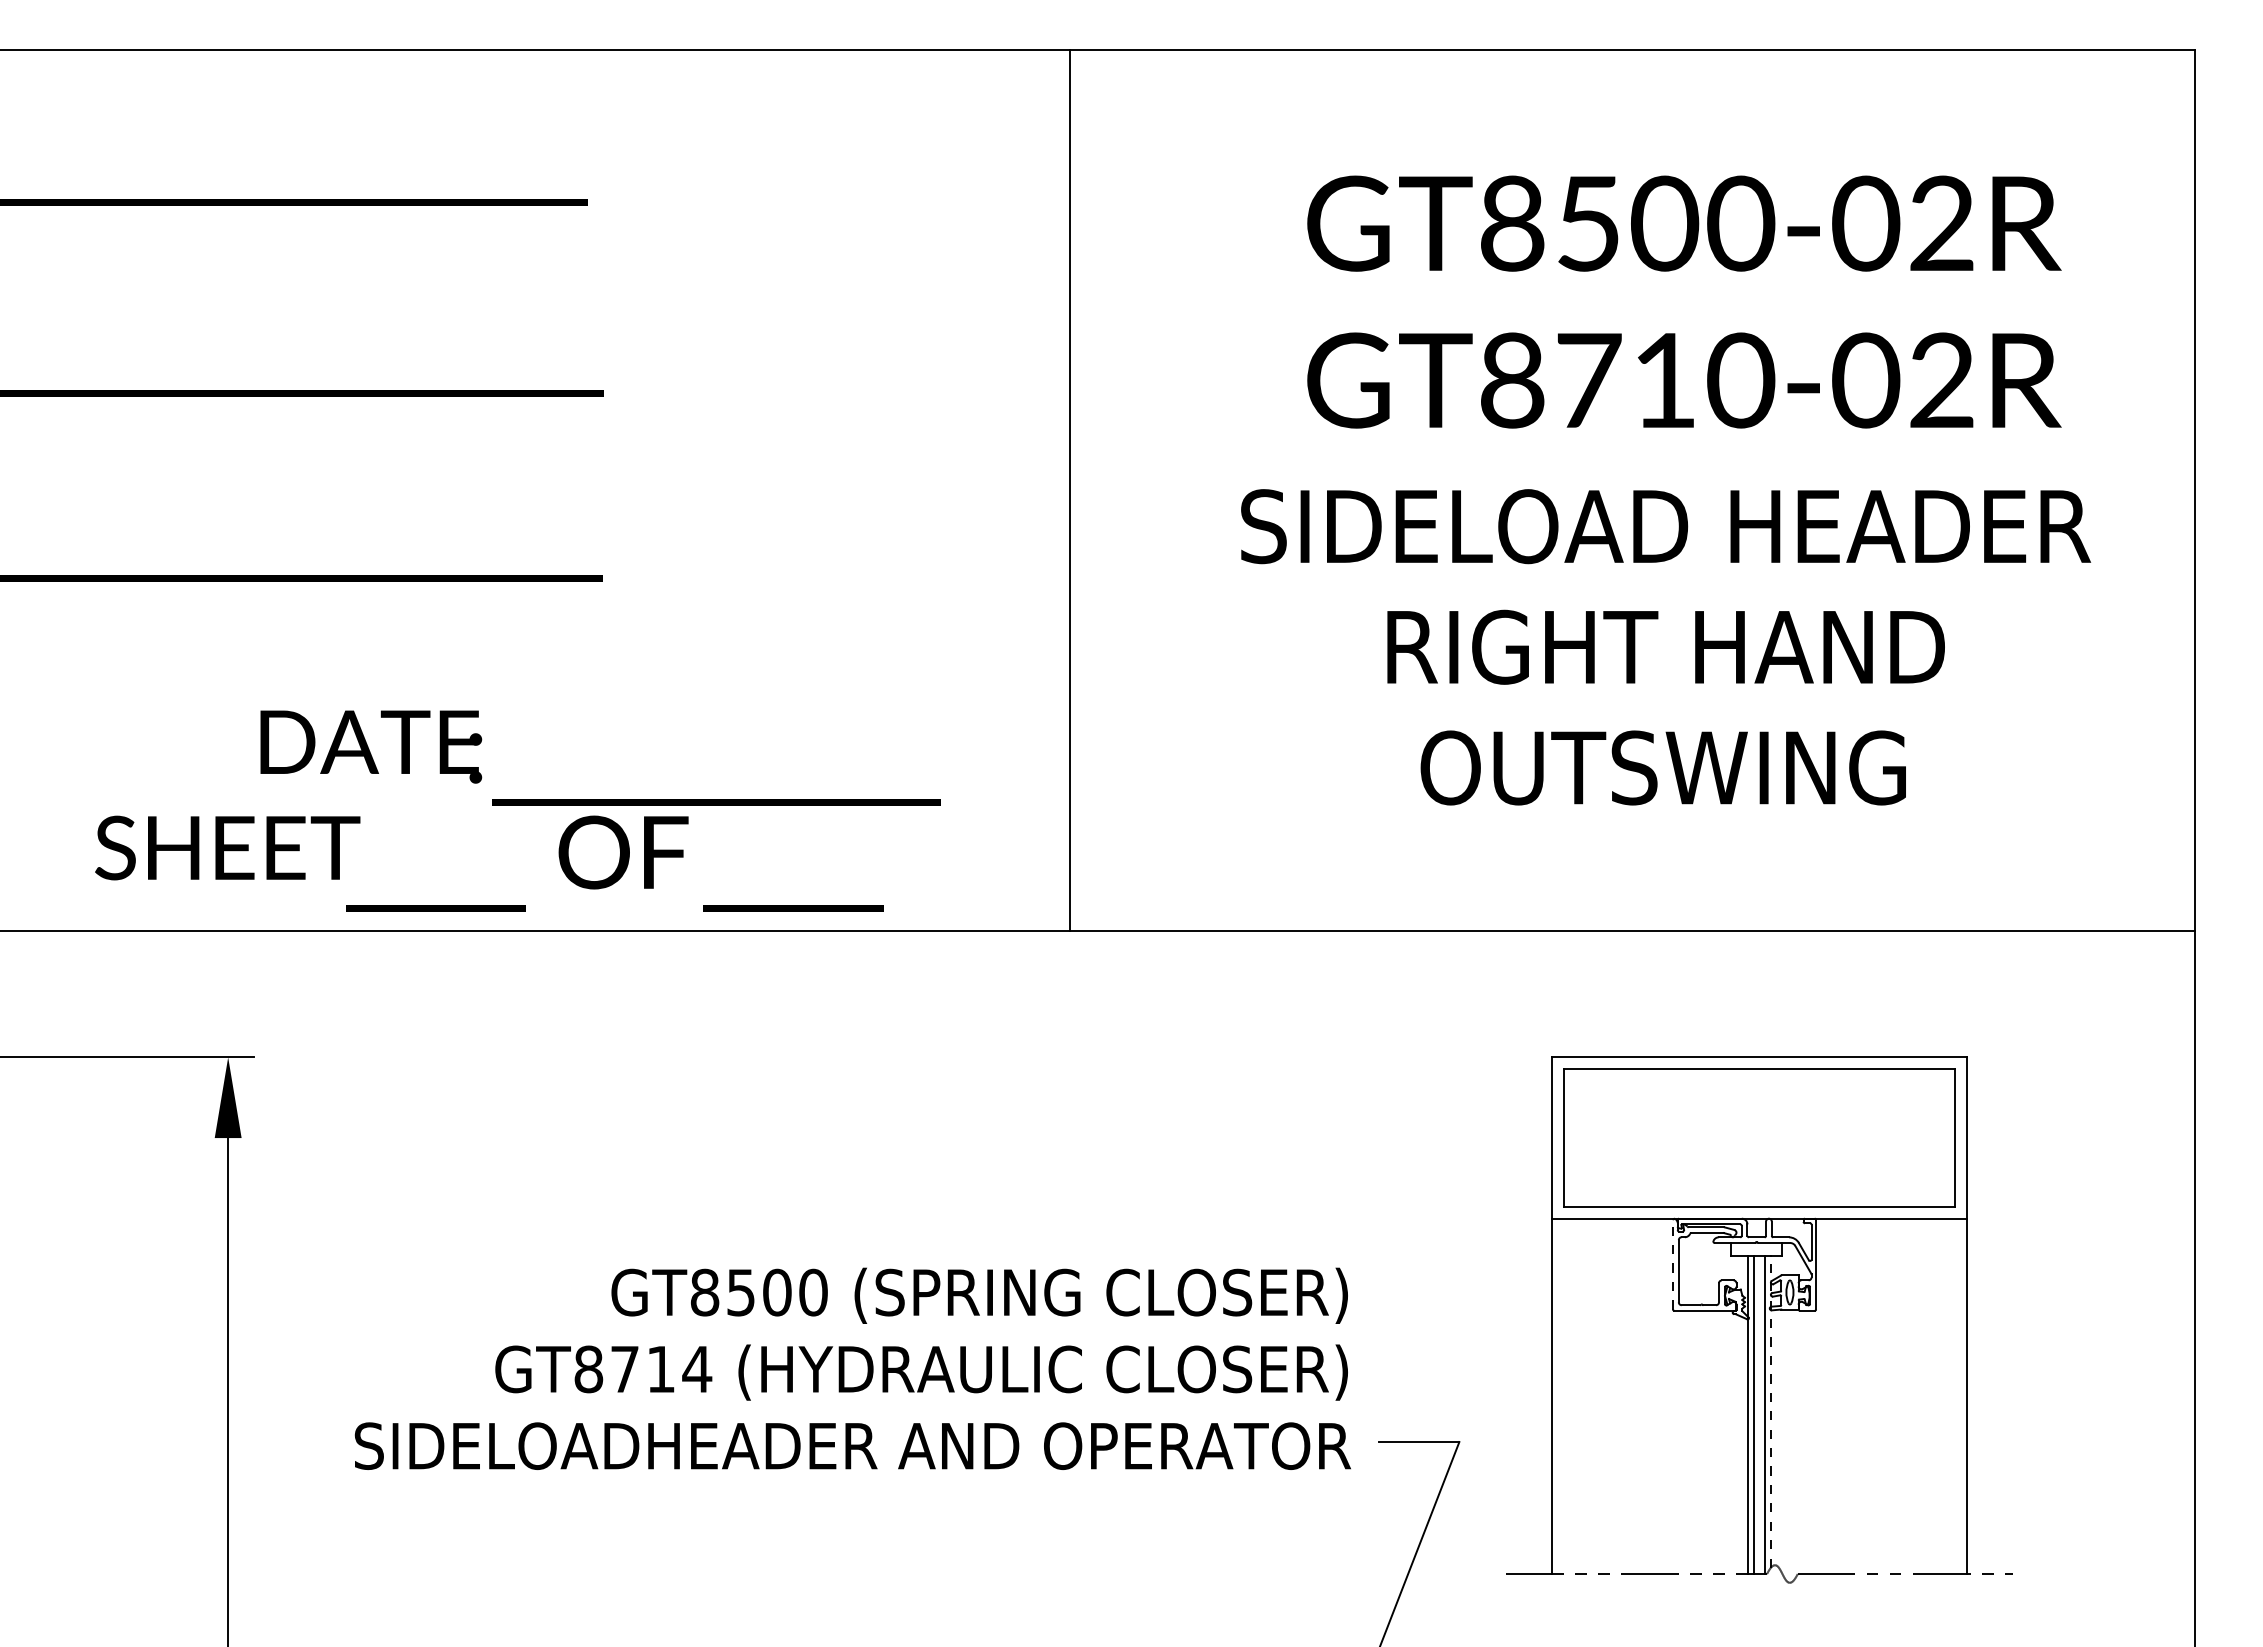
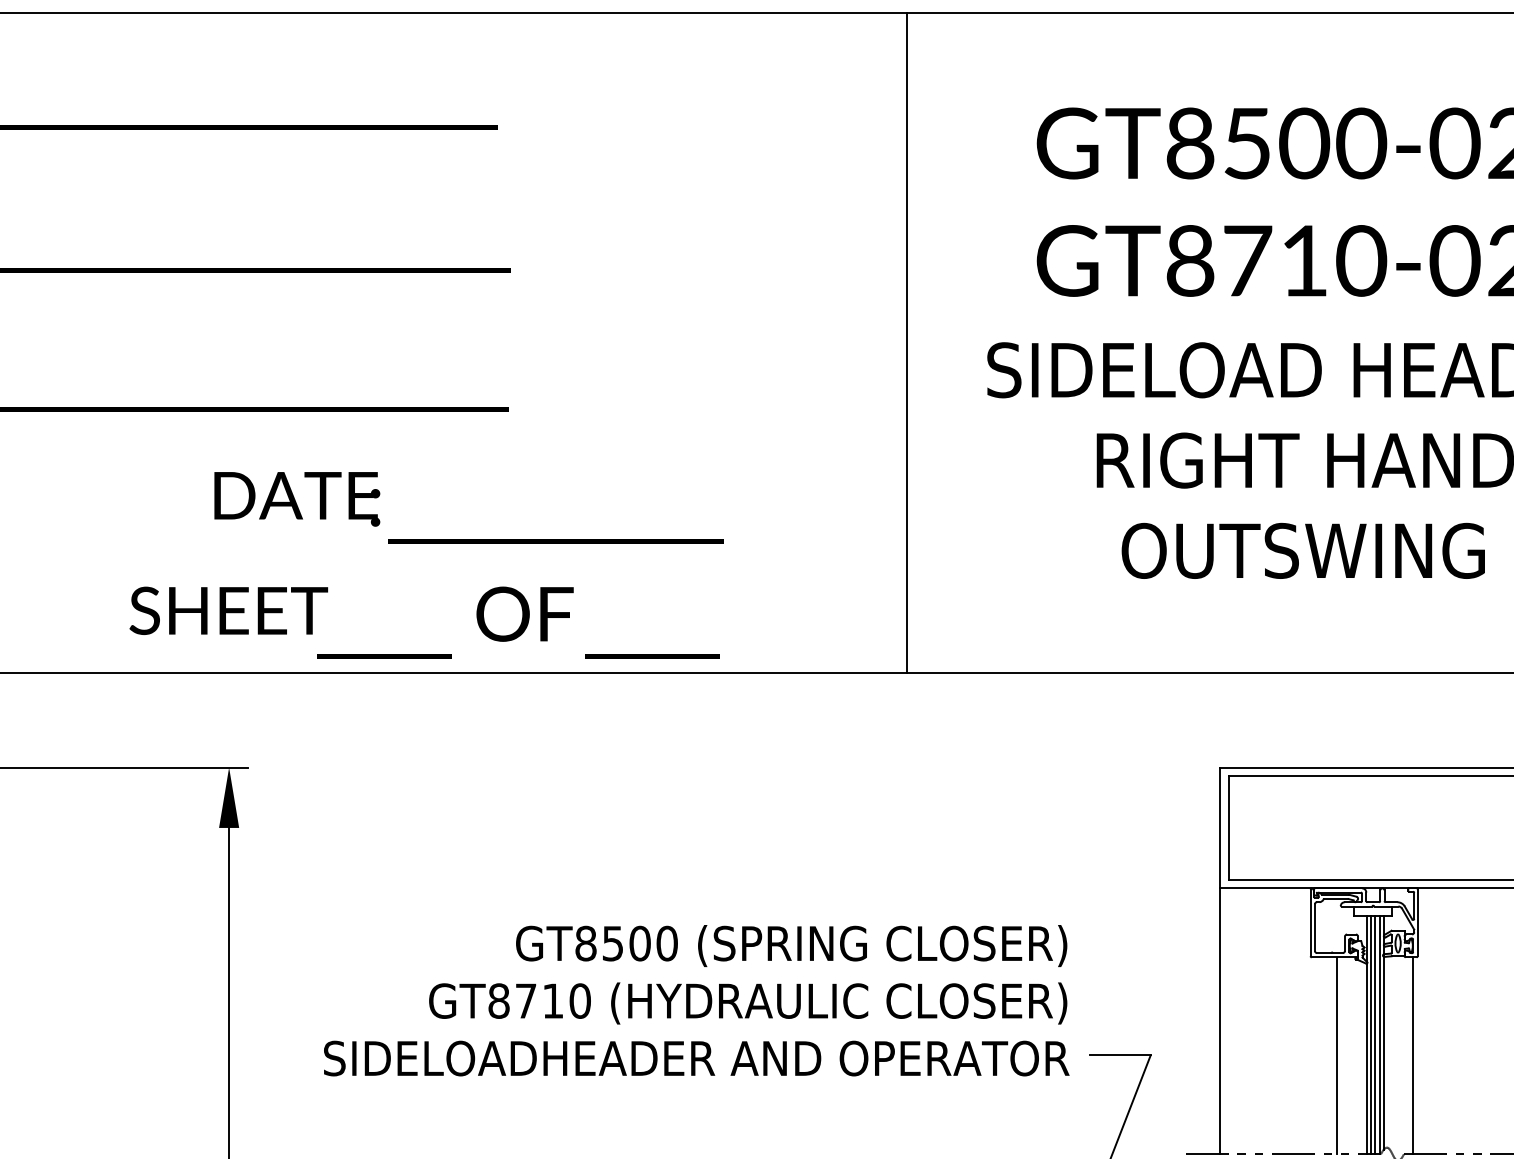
line: (1069, 490) -> (906, 343), moved
text: (600, 757) -> (468, 507), moved
line: (1673, 1264) -> (1310, 922), dashed -> solid
text: (697, 1369) -> (580, 1001), GT8714 -> GT8710
line: (1770, 1411) -> (1383, 1032), dashed -> solid
line: (1759, 1414) -> (1375, 1034), added
line: (1708, 1442) -> (1337, 1055), added
line: (1809, 1442) -> (1412, 1055), added

